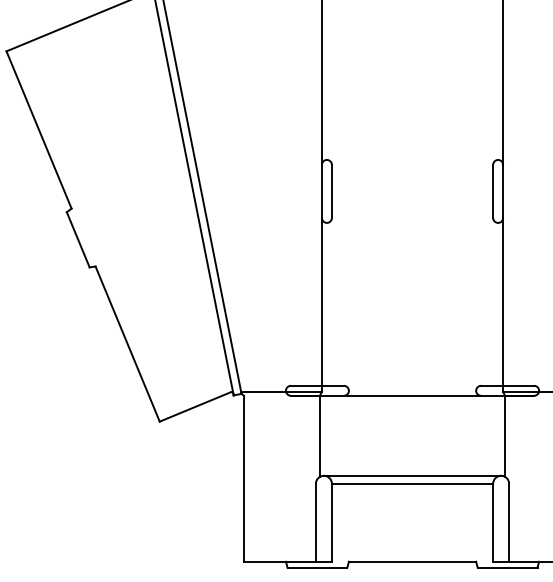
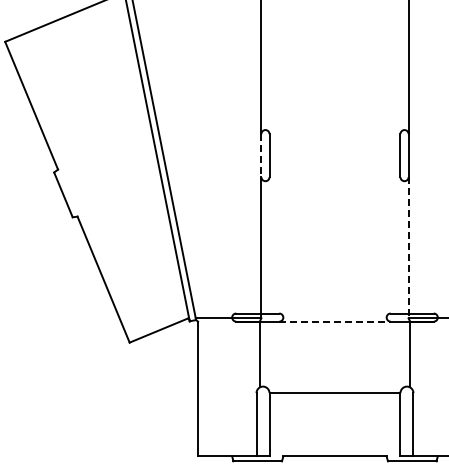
line: (322, 191) -> (261, 155), solid -> dashed
line: (503, 304) -> (408, 247), solid -> dashed
line: (413, 395) -> (335, 321), solid -> dashed
line: (411, 475) -> (334, 386), removed

